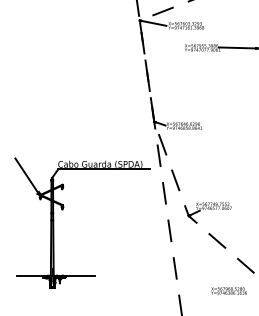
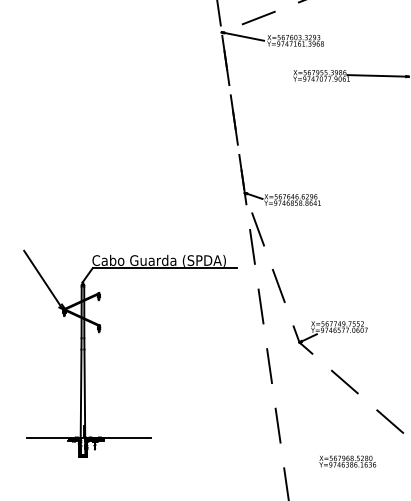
text: (228, 290) -> (346, 460), moved

